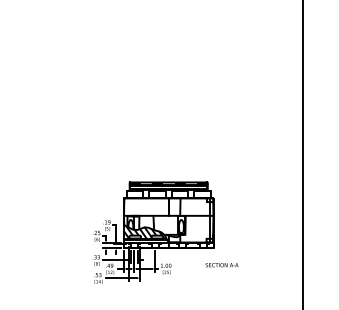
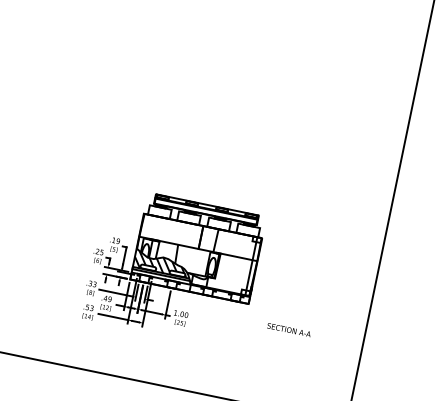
text: (221, 265) -> (288, 330), moved

